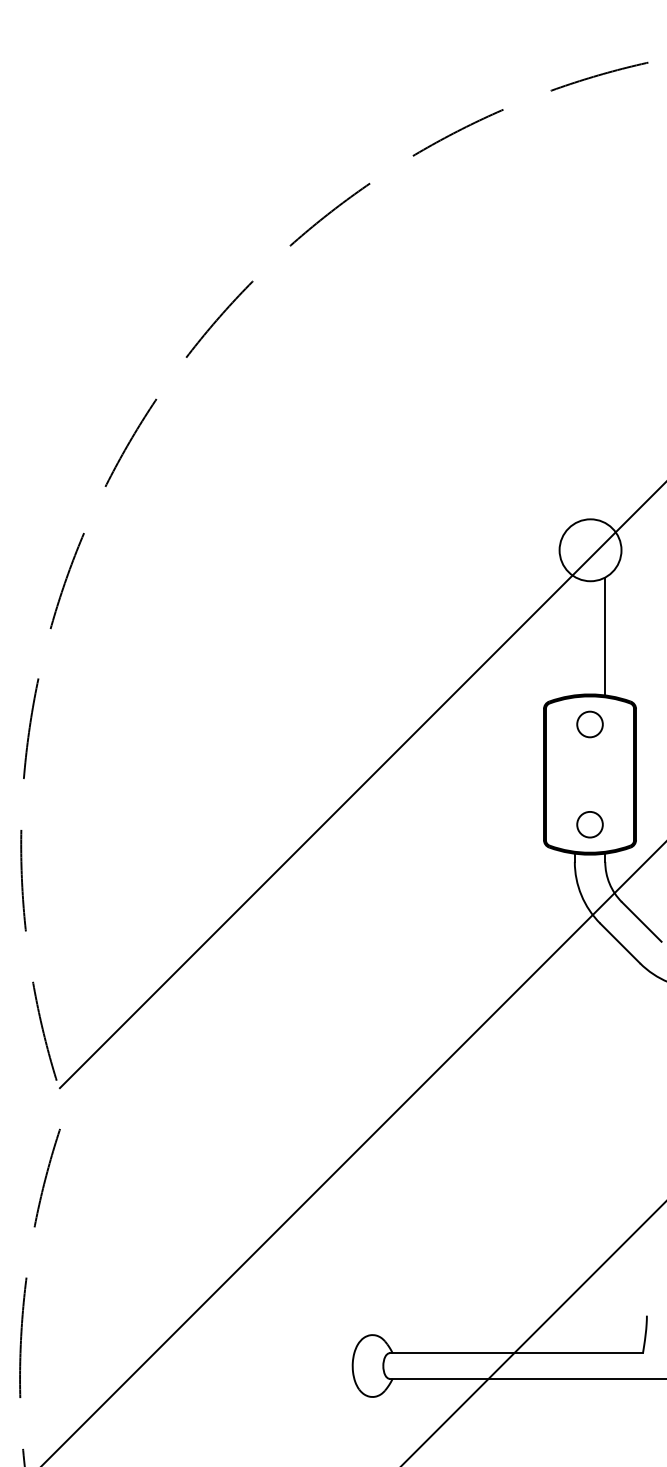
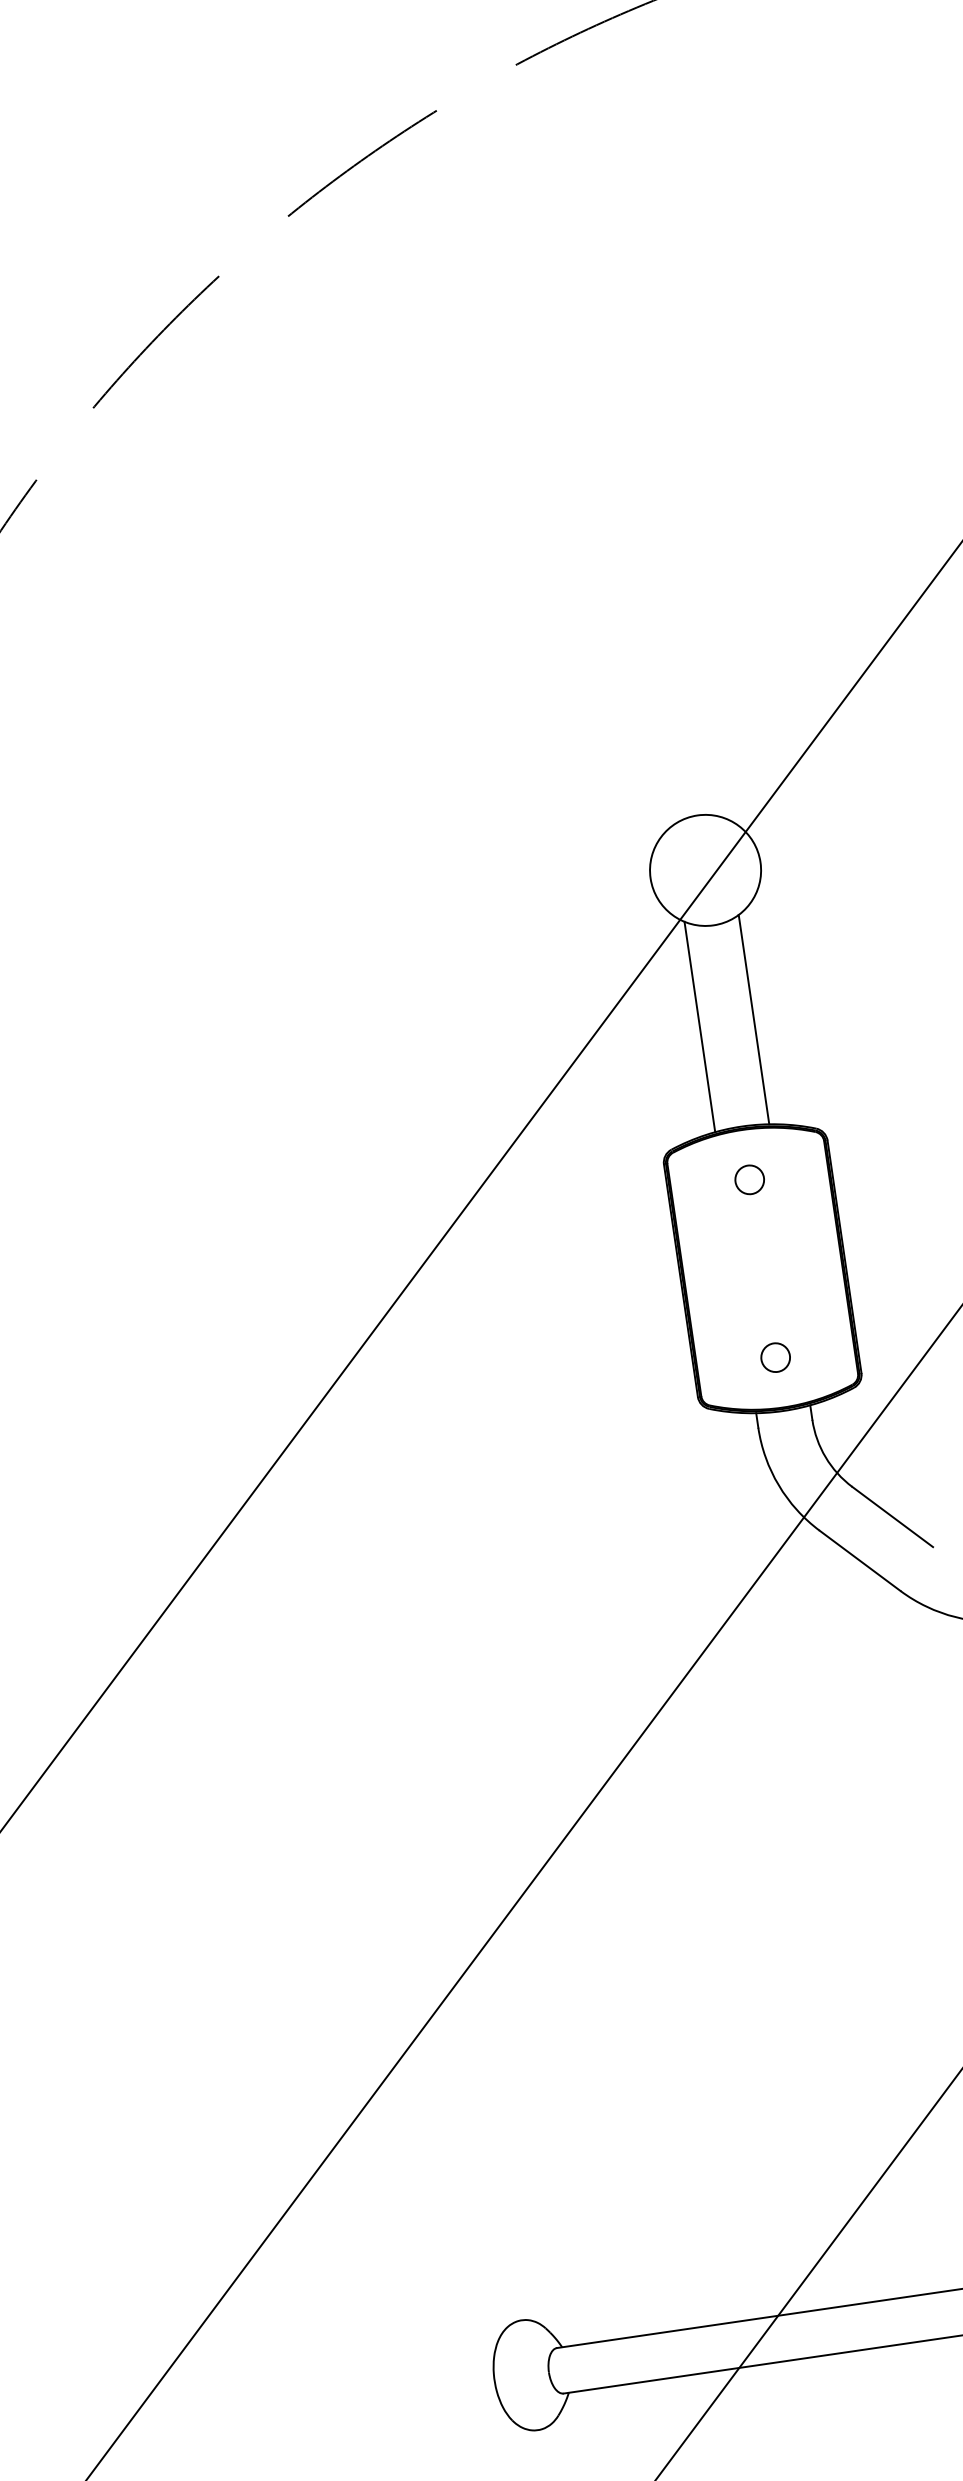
line: (574, 635) -> (699, 1025), added
circle: (589, 724) -> (748, 1179), size x0.62
circle: (589, 824) -> (774, 1357), size x0.62

